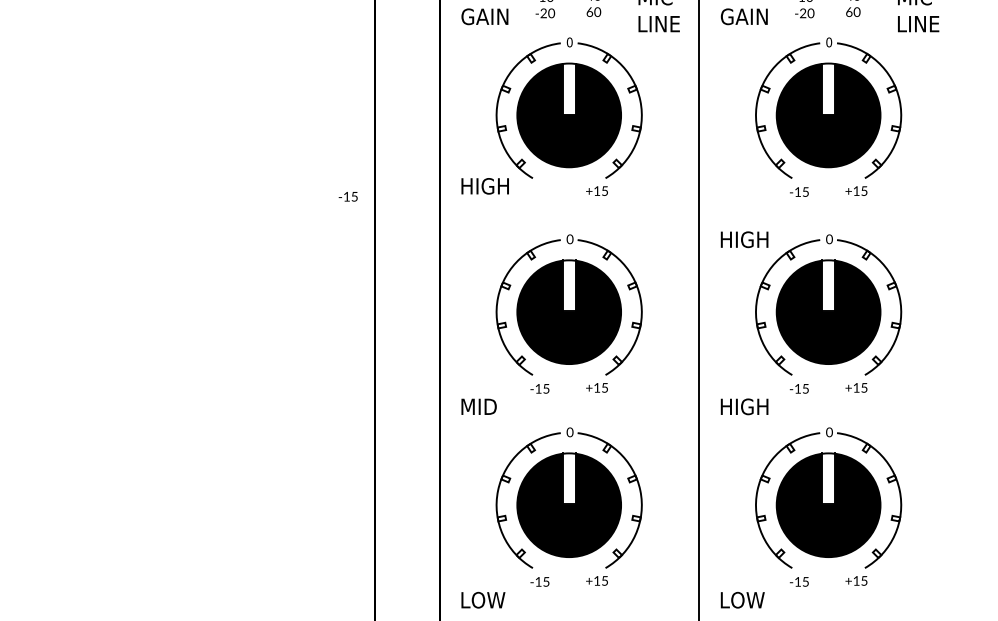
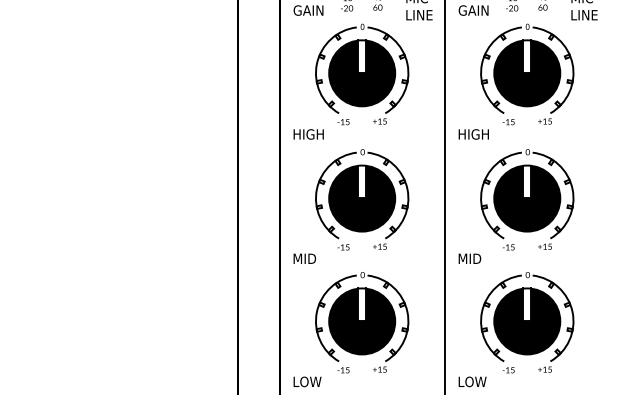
text: (484, 186) -> (308, 134), moved
text: (348, 197) -> (343, 122), moved
text: (744, 239) -> (473, 134), moved
text: (745, 406) -> (474, 258), HIGH -> MID

